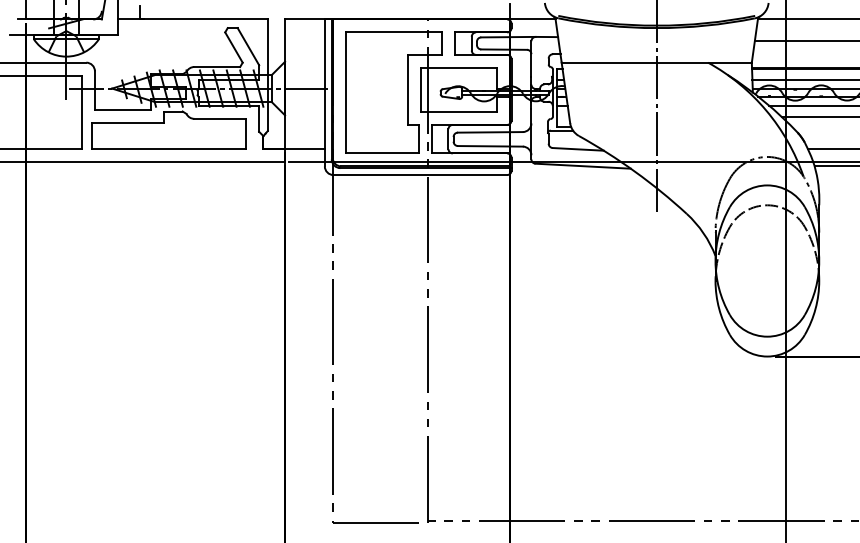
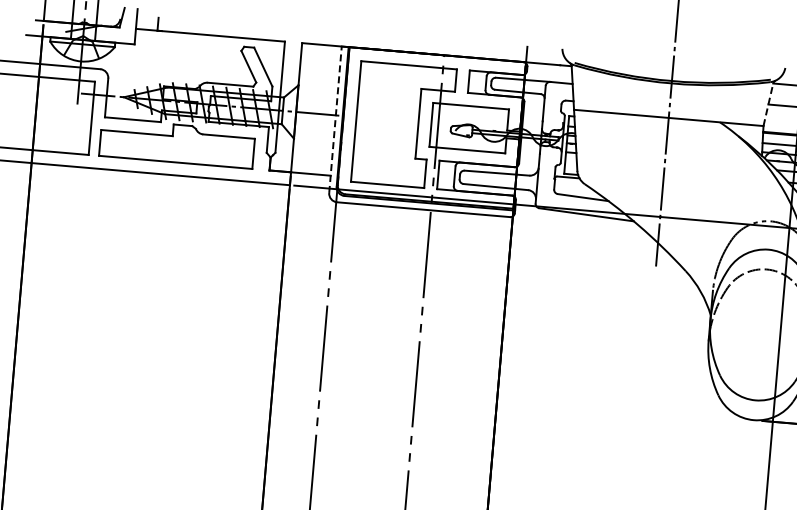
line: (754, 41) -> (767, 105), solid -> dashed
line: (324, 92) -> (335, 119), solid -> dashed

